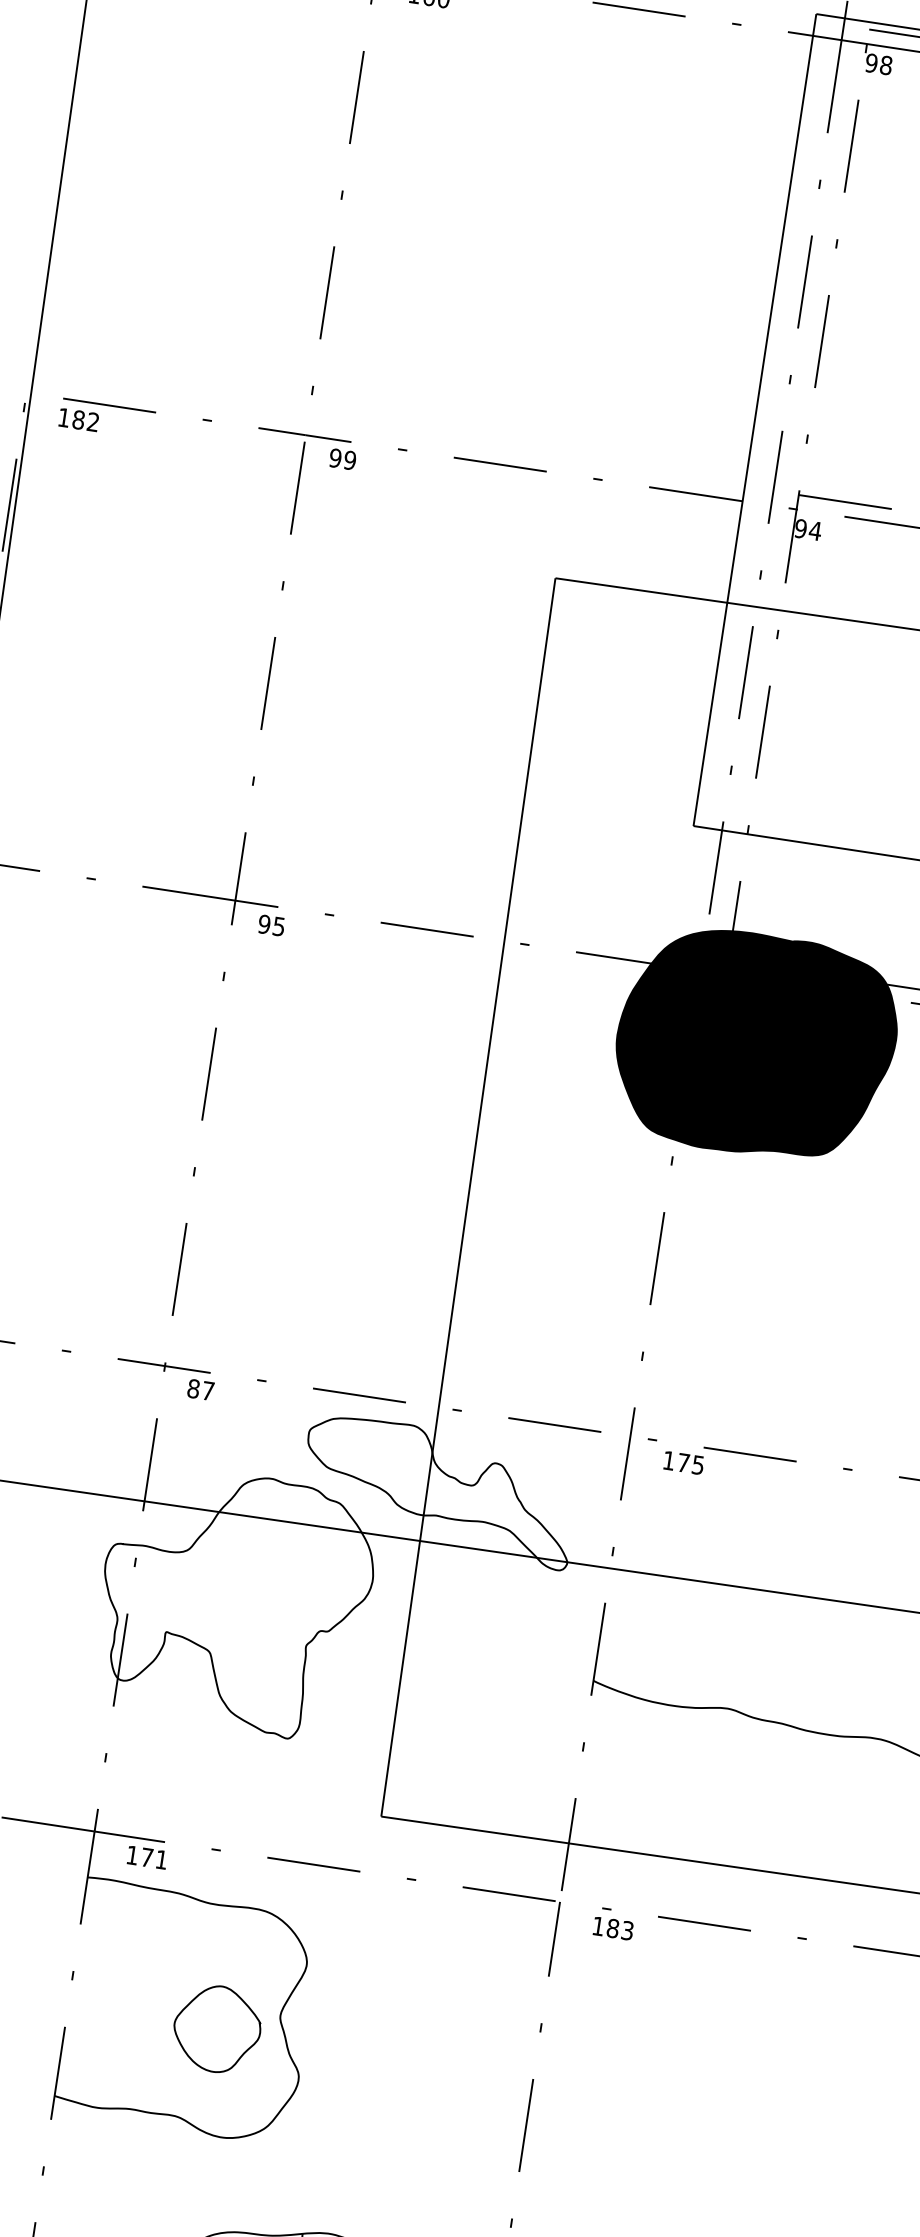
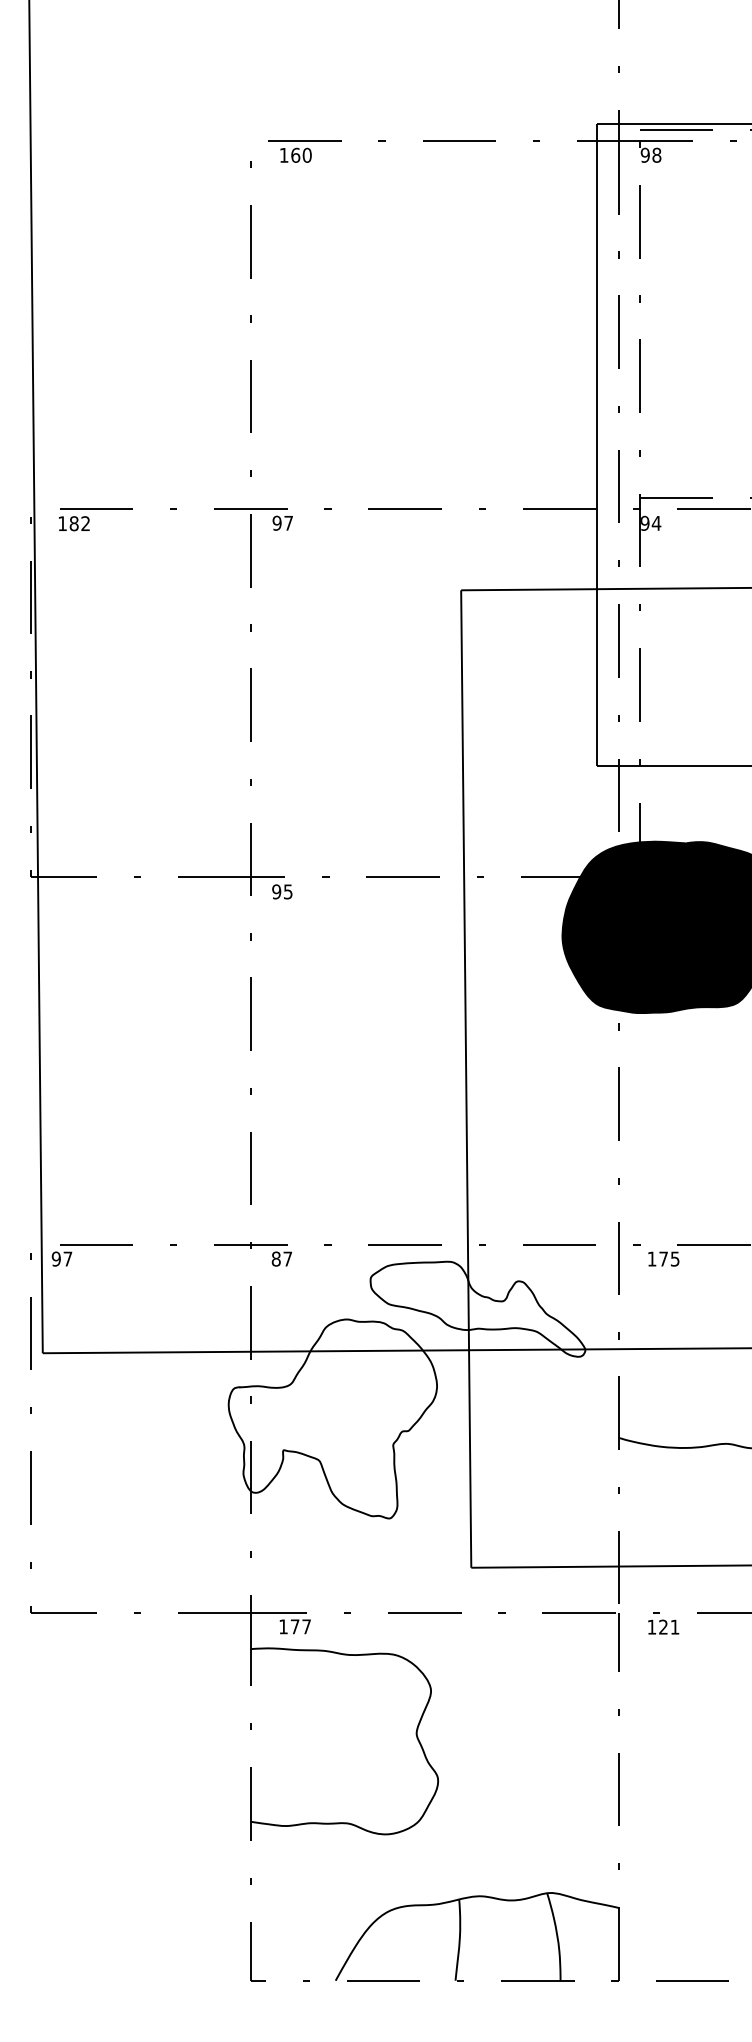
text: (350, 459) -> (288, 522), 99 -> 97
text: (161, 1859) -> (306, 1626), 171 -> 177
text: (620, 1928) -> (669, 1626), 183 -> 121
curve: (192, 2002) -> (347, 1733), removed

